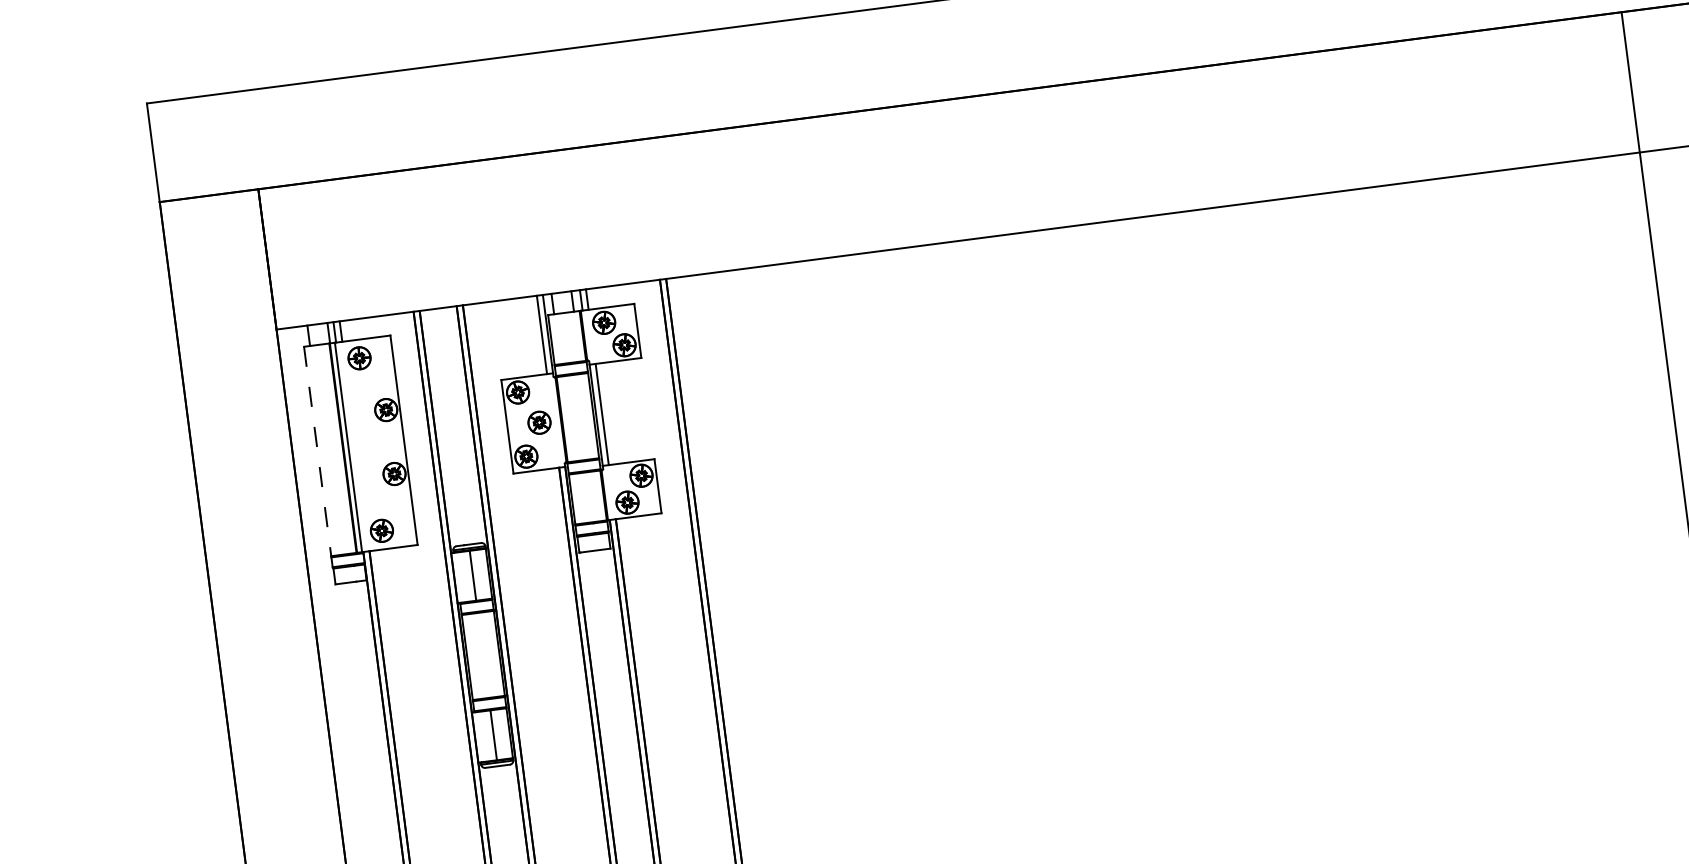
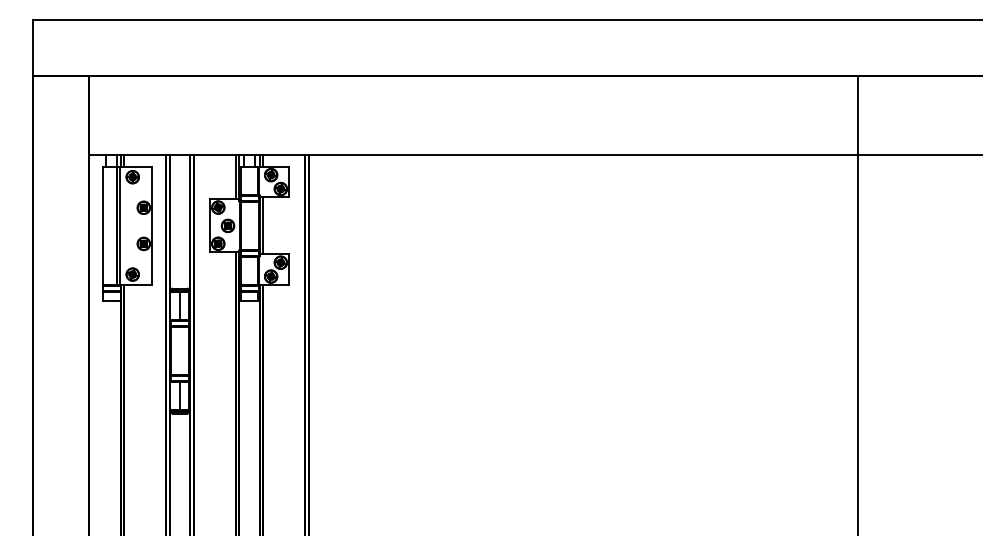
line: (317, 452) -> (102, 226), dashed -> solid

